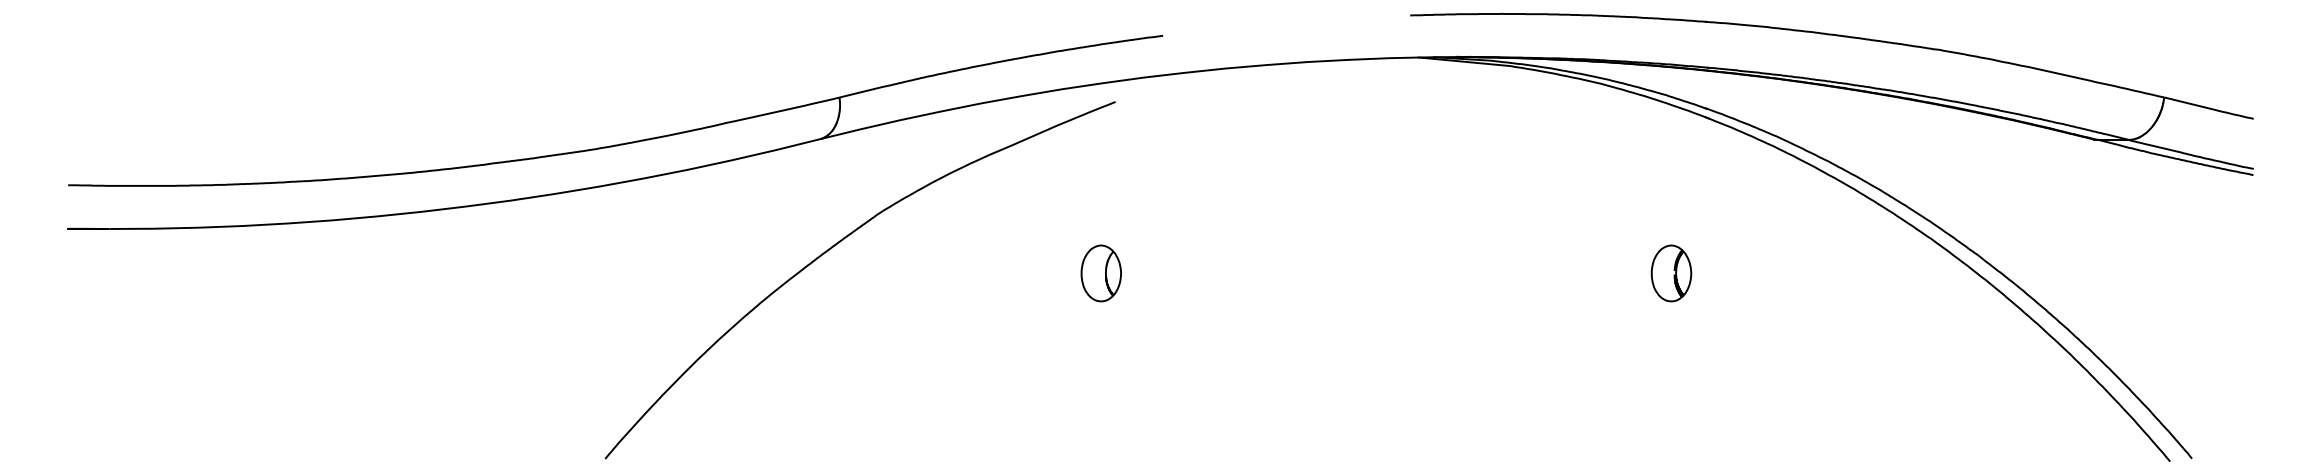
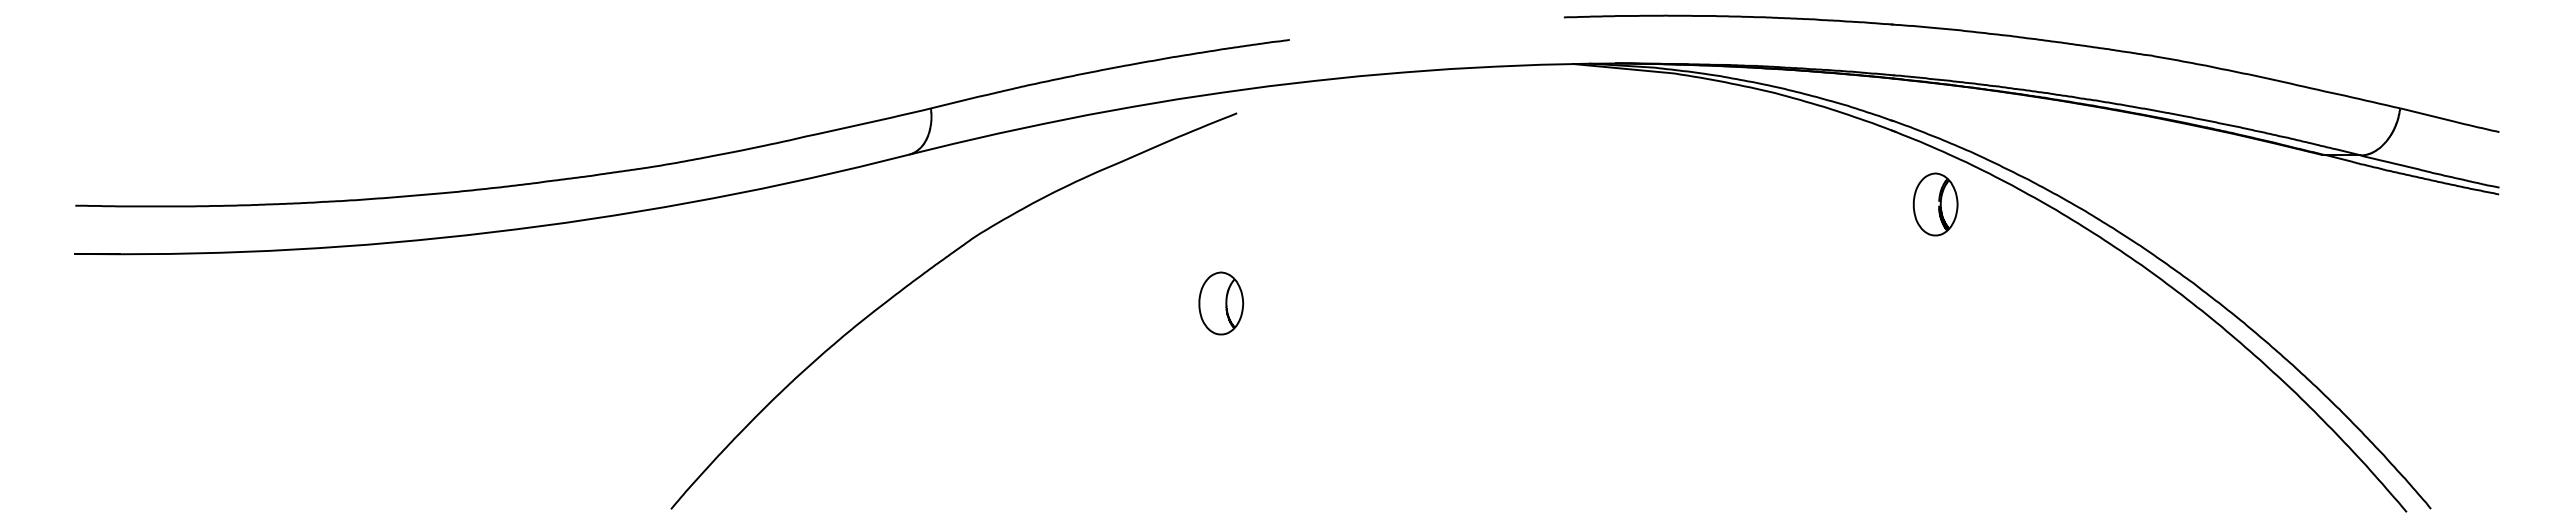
part: (1671, 273) -> (1935, 204), moved

